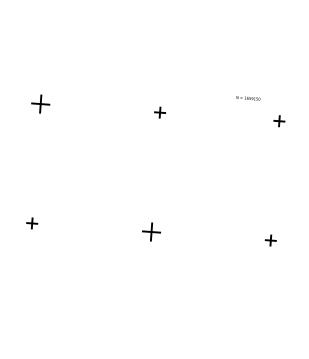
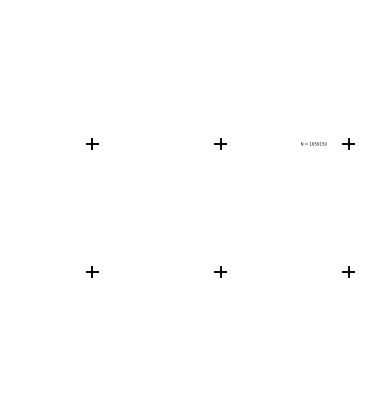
text: (248, 97) -> (313, 143), moved
part: (40, 103) -> (92, 143), size x0.62
part: (151, 231) -> (220, 271), size x0.62

